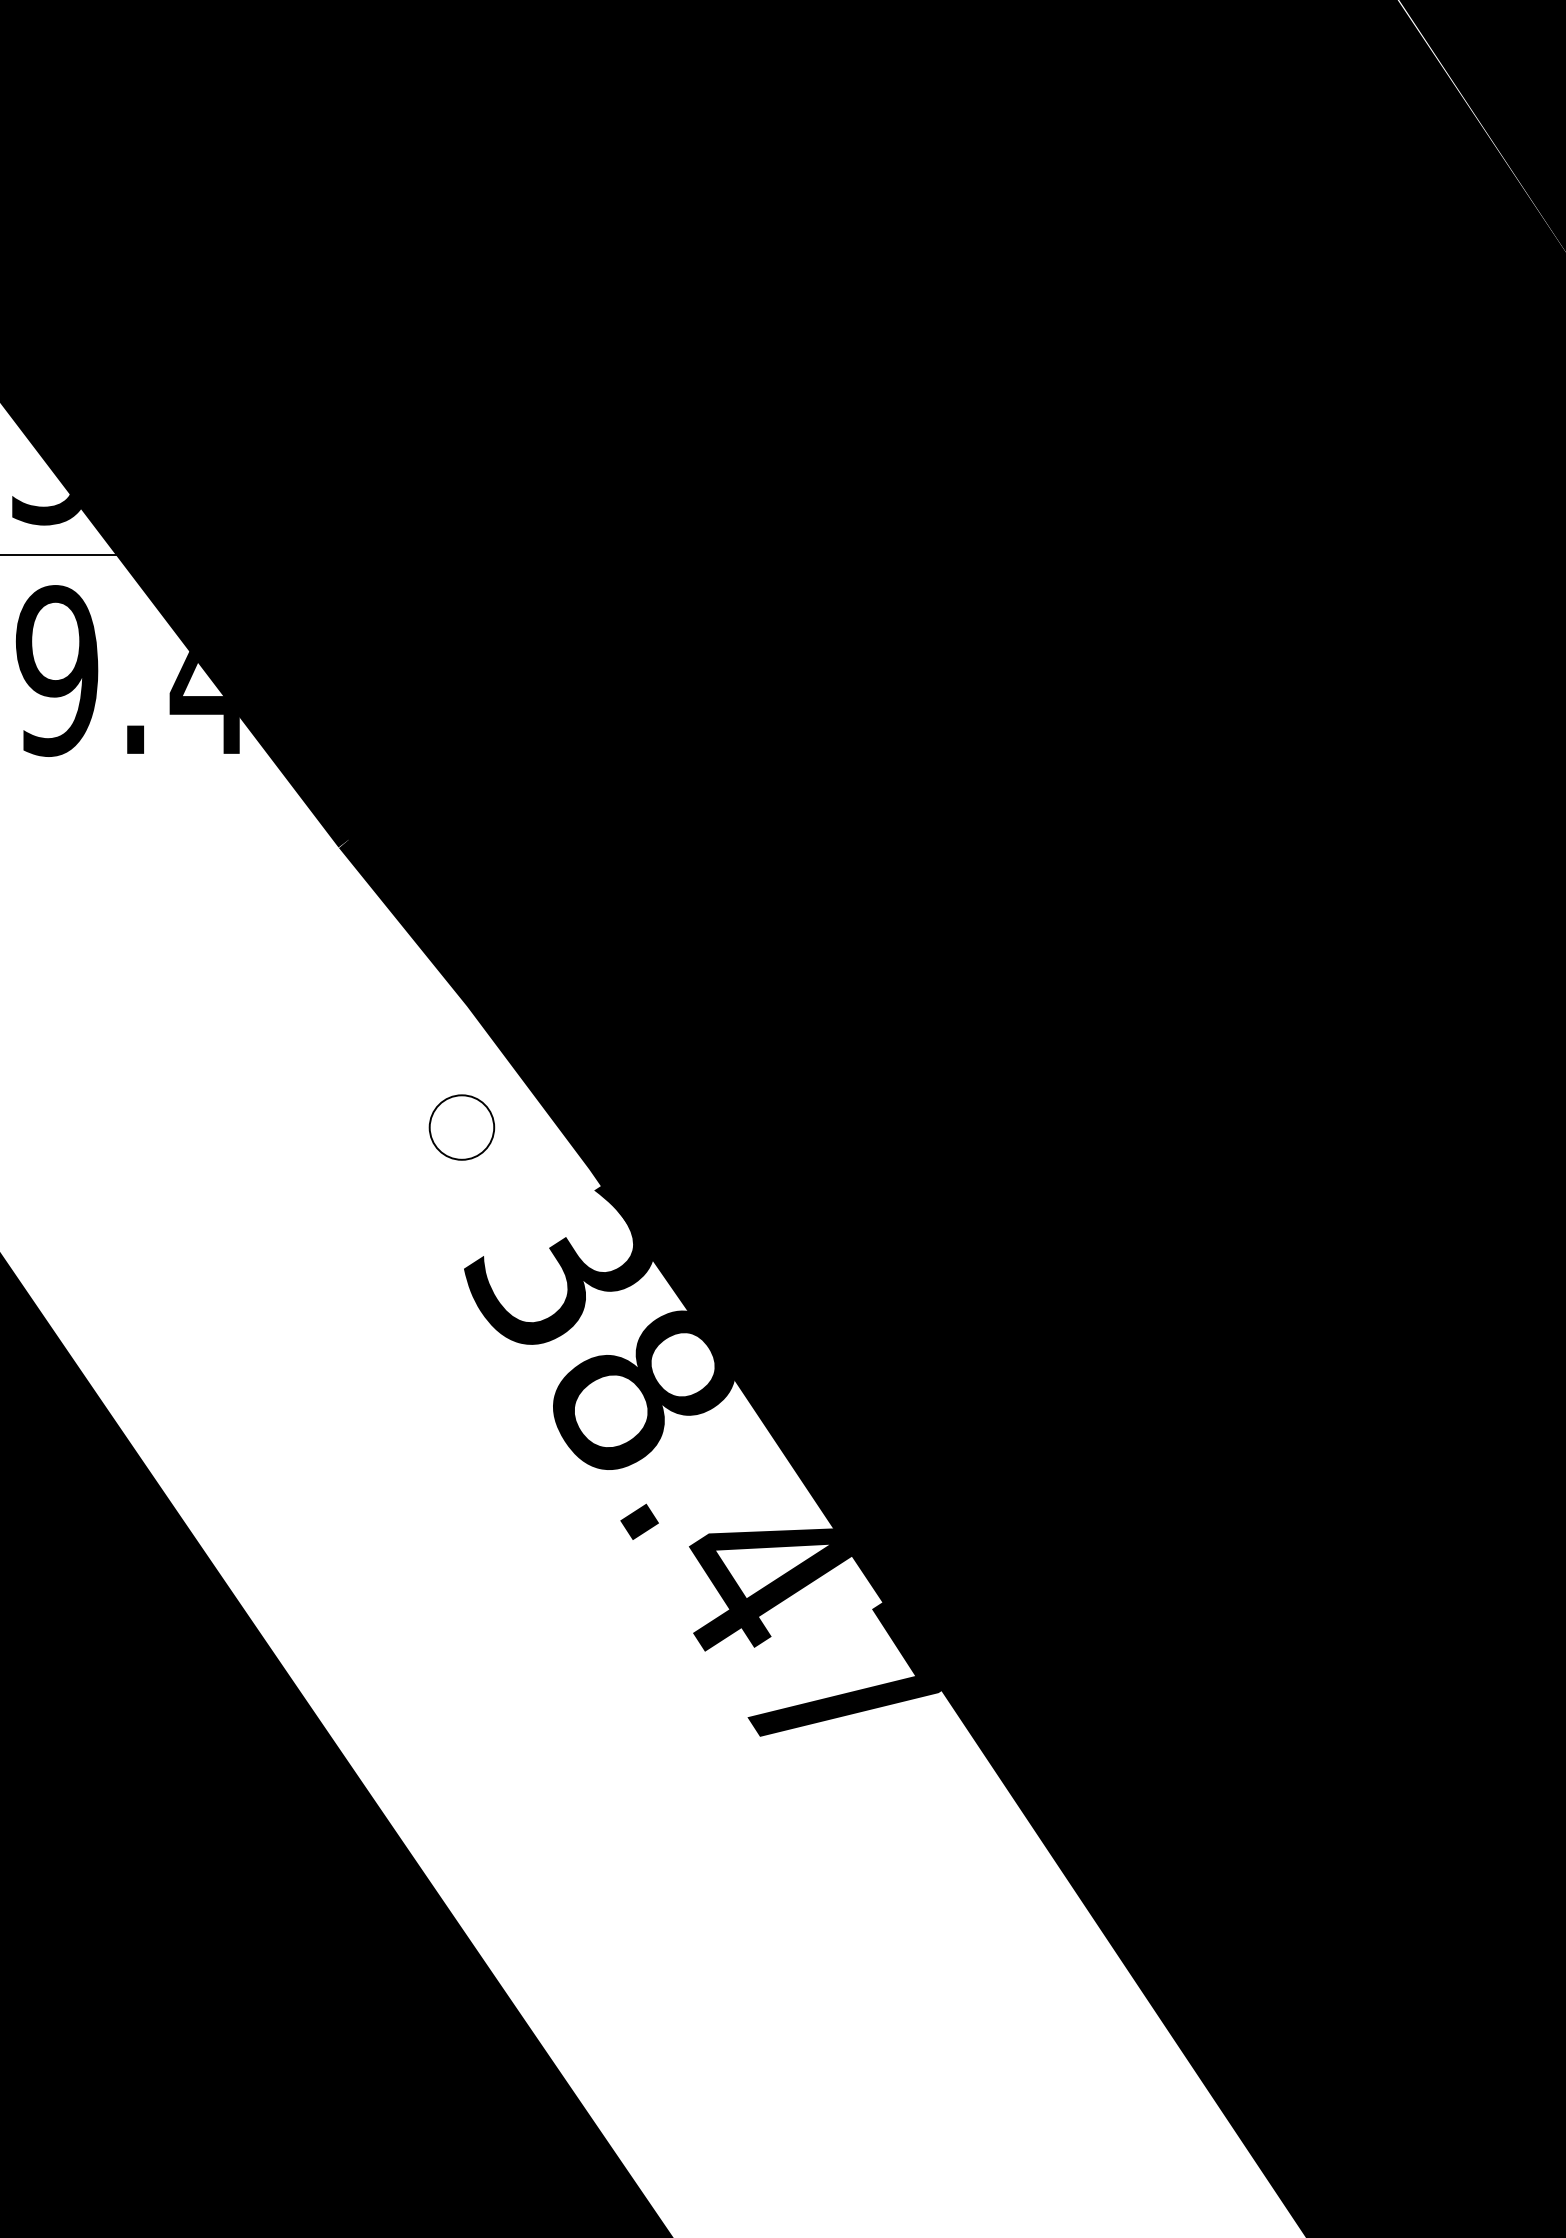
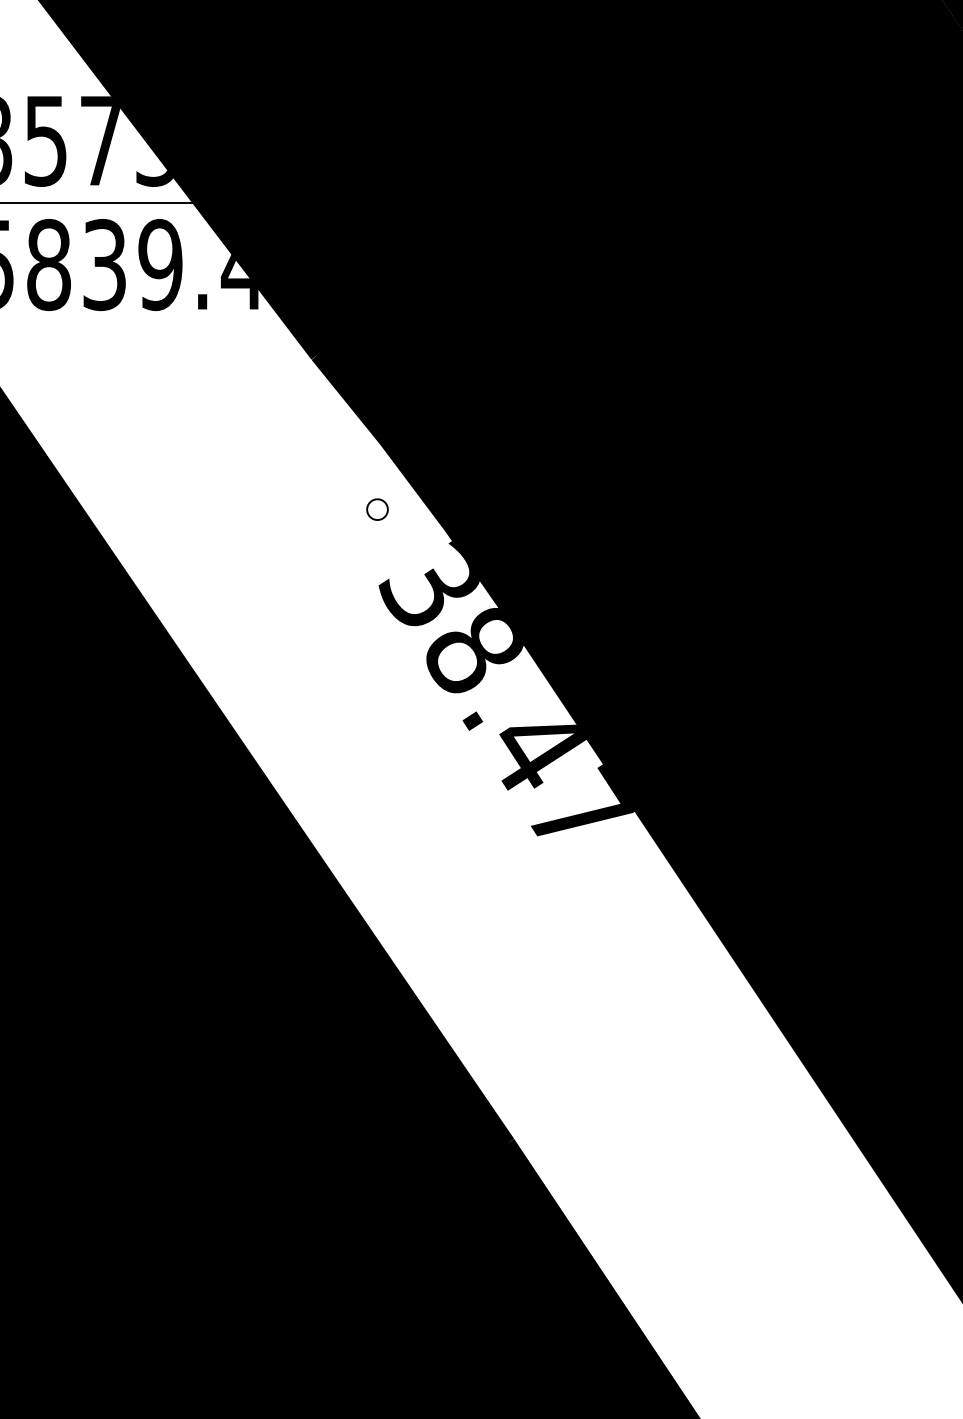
circle: (461, 1127) -> (377, 509), size x0.6

